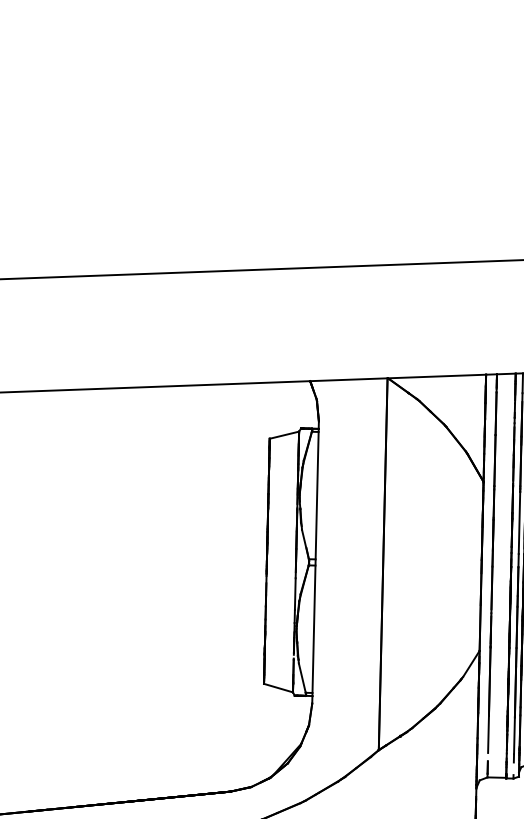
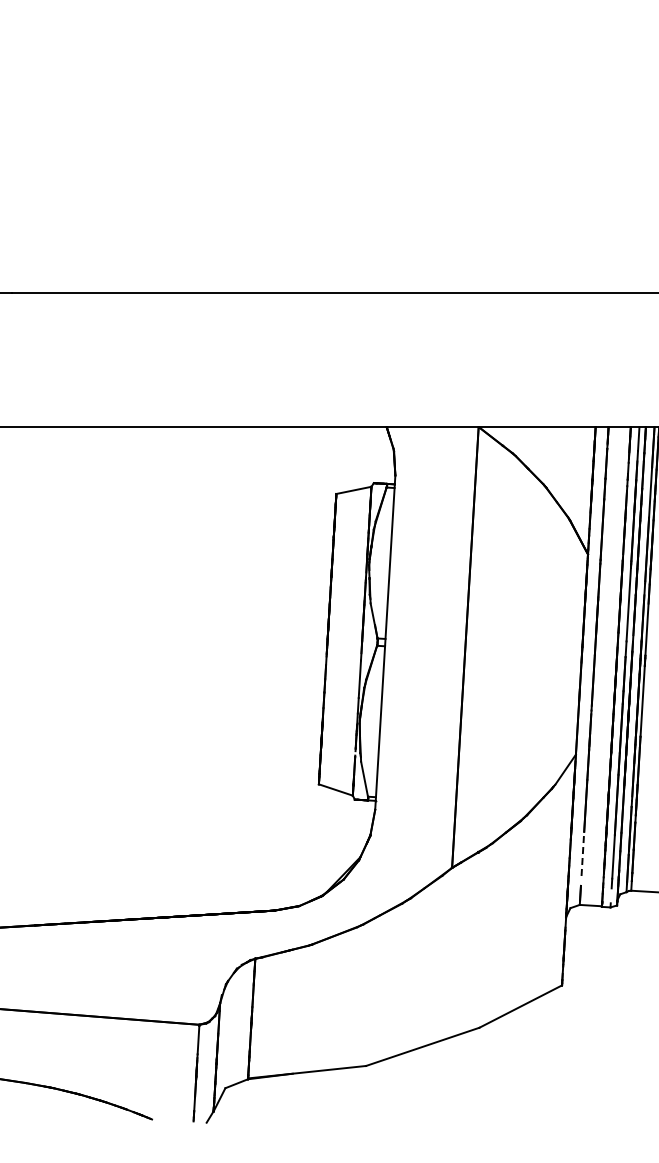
line: (488, 734) -> (582, 853), solid -> dashed

